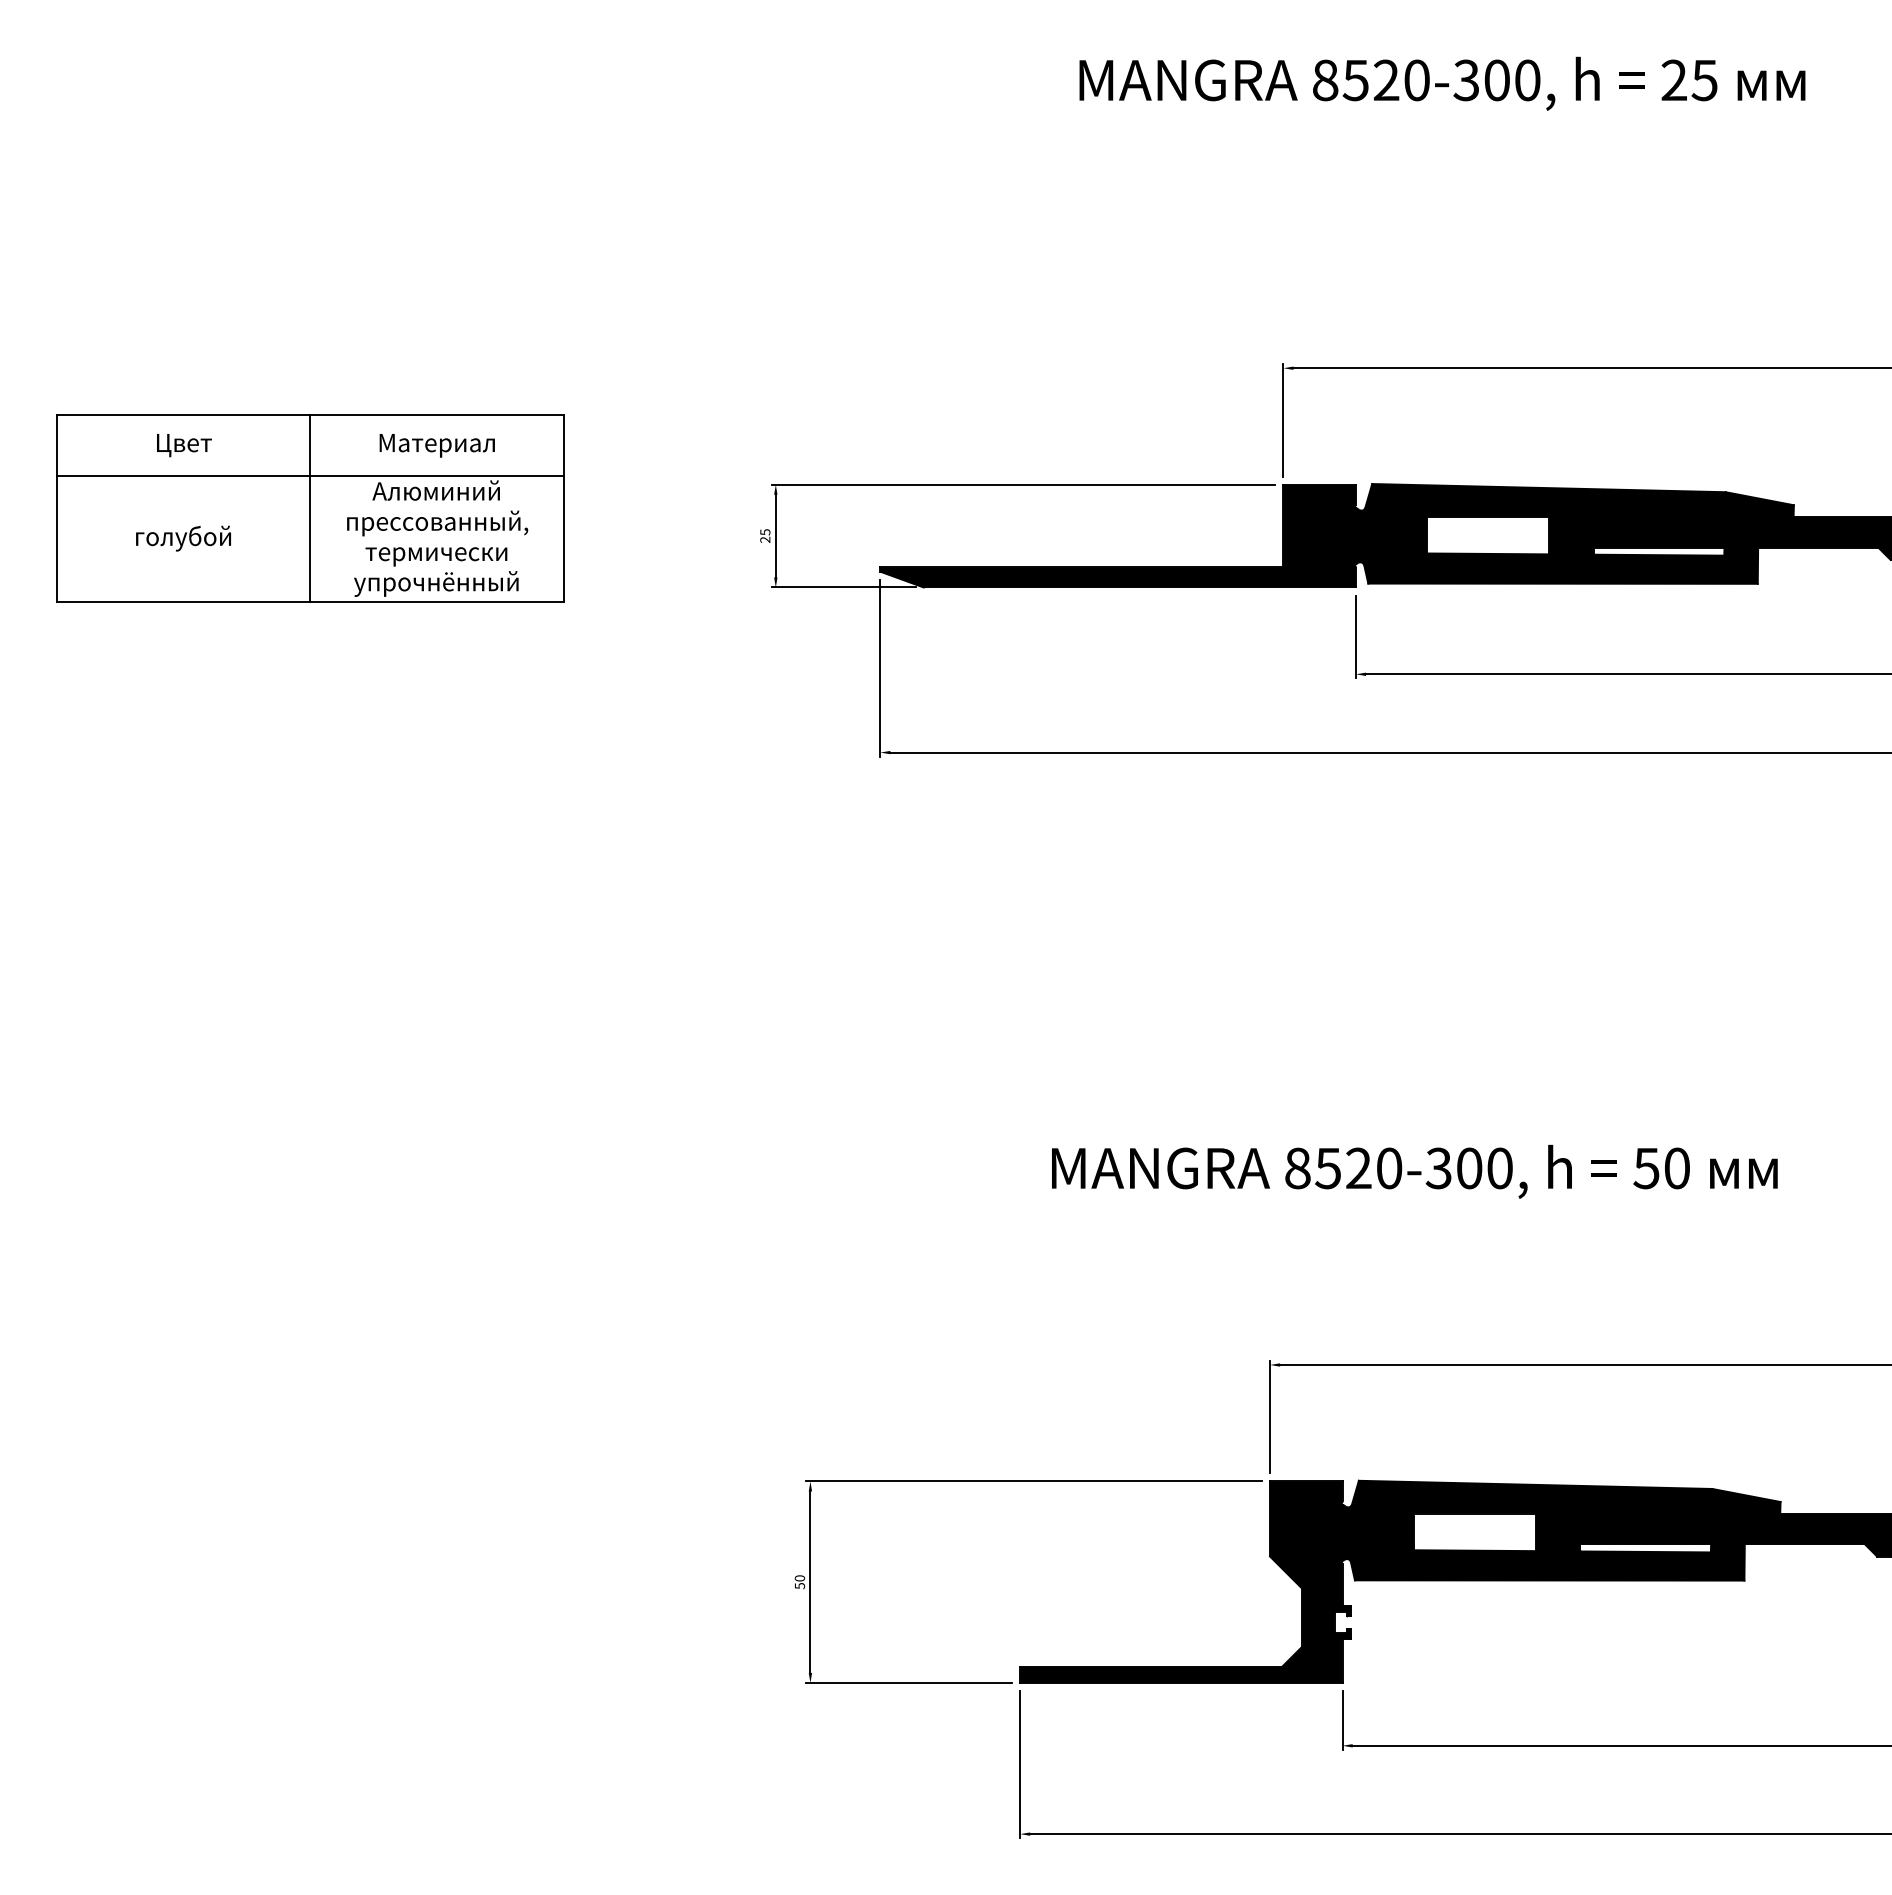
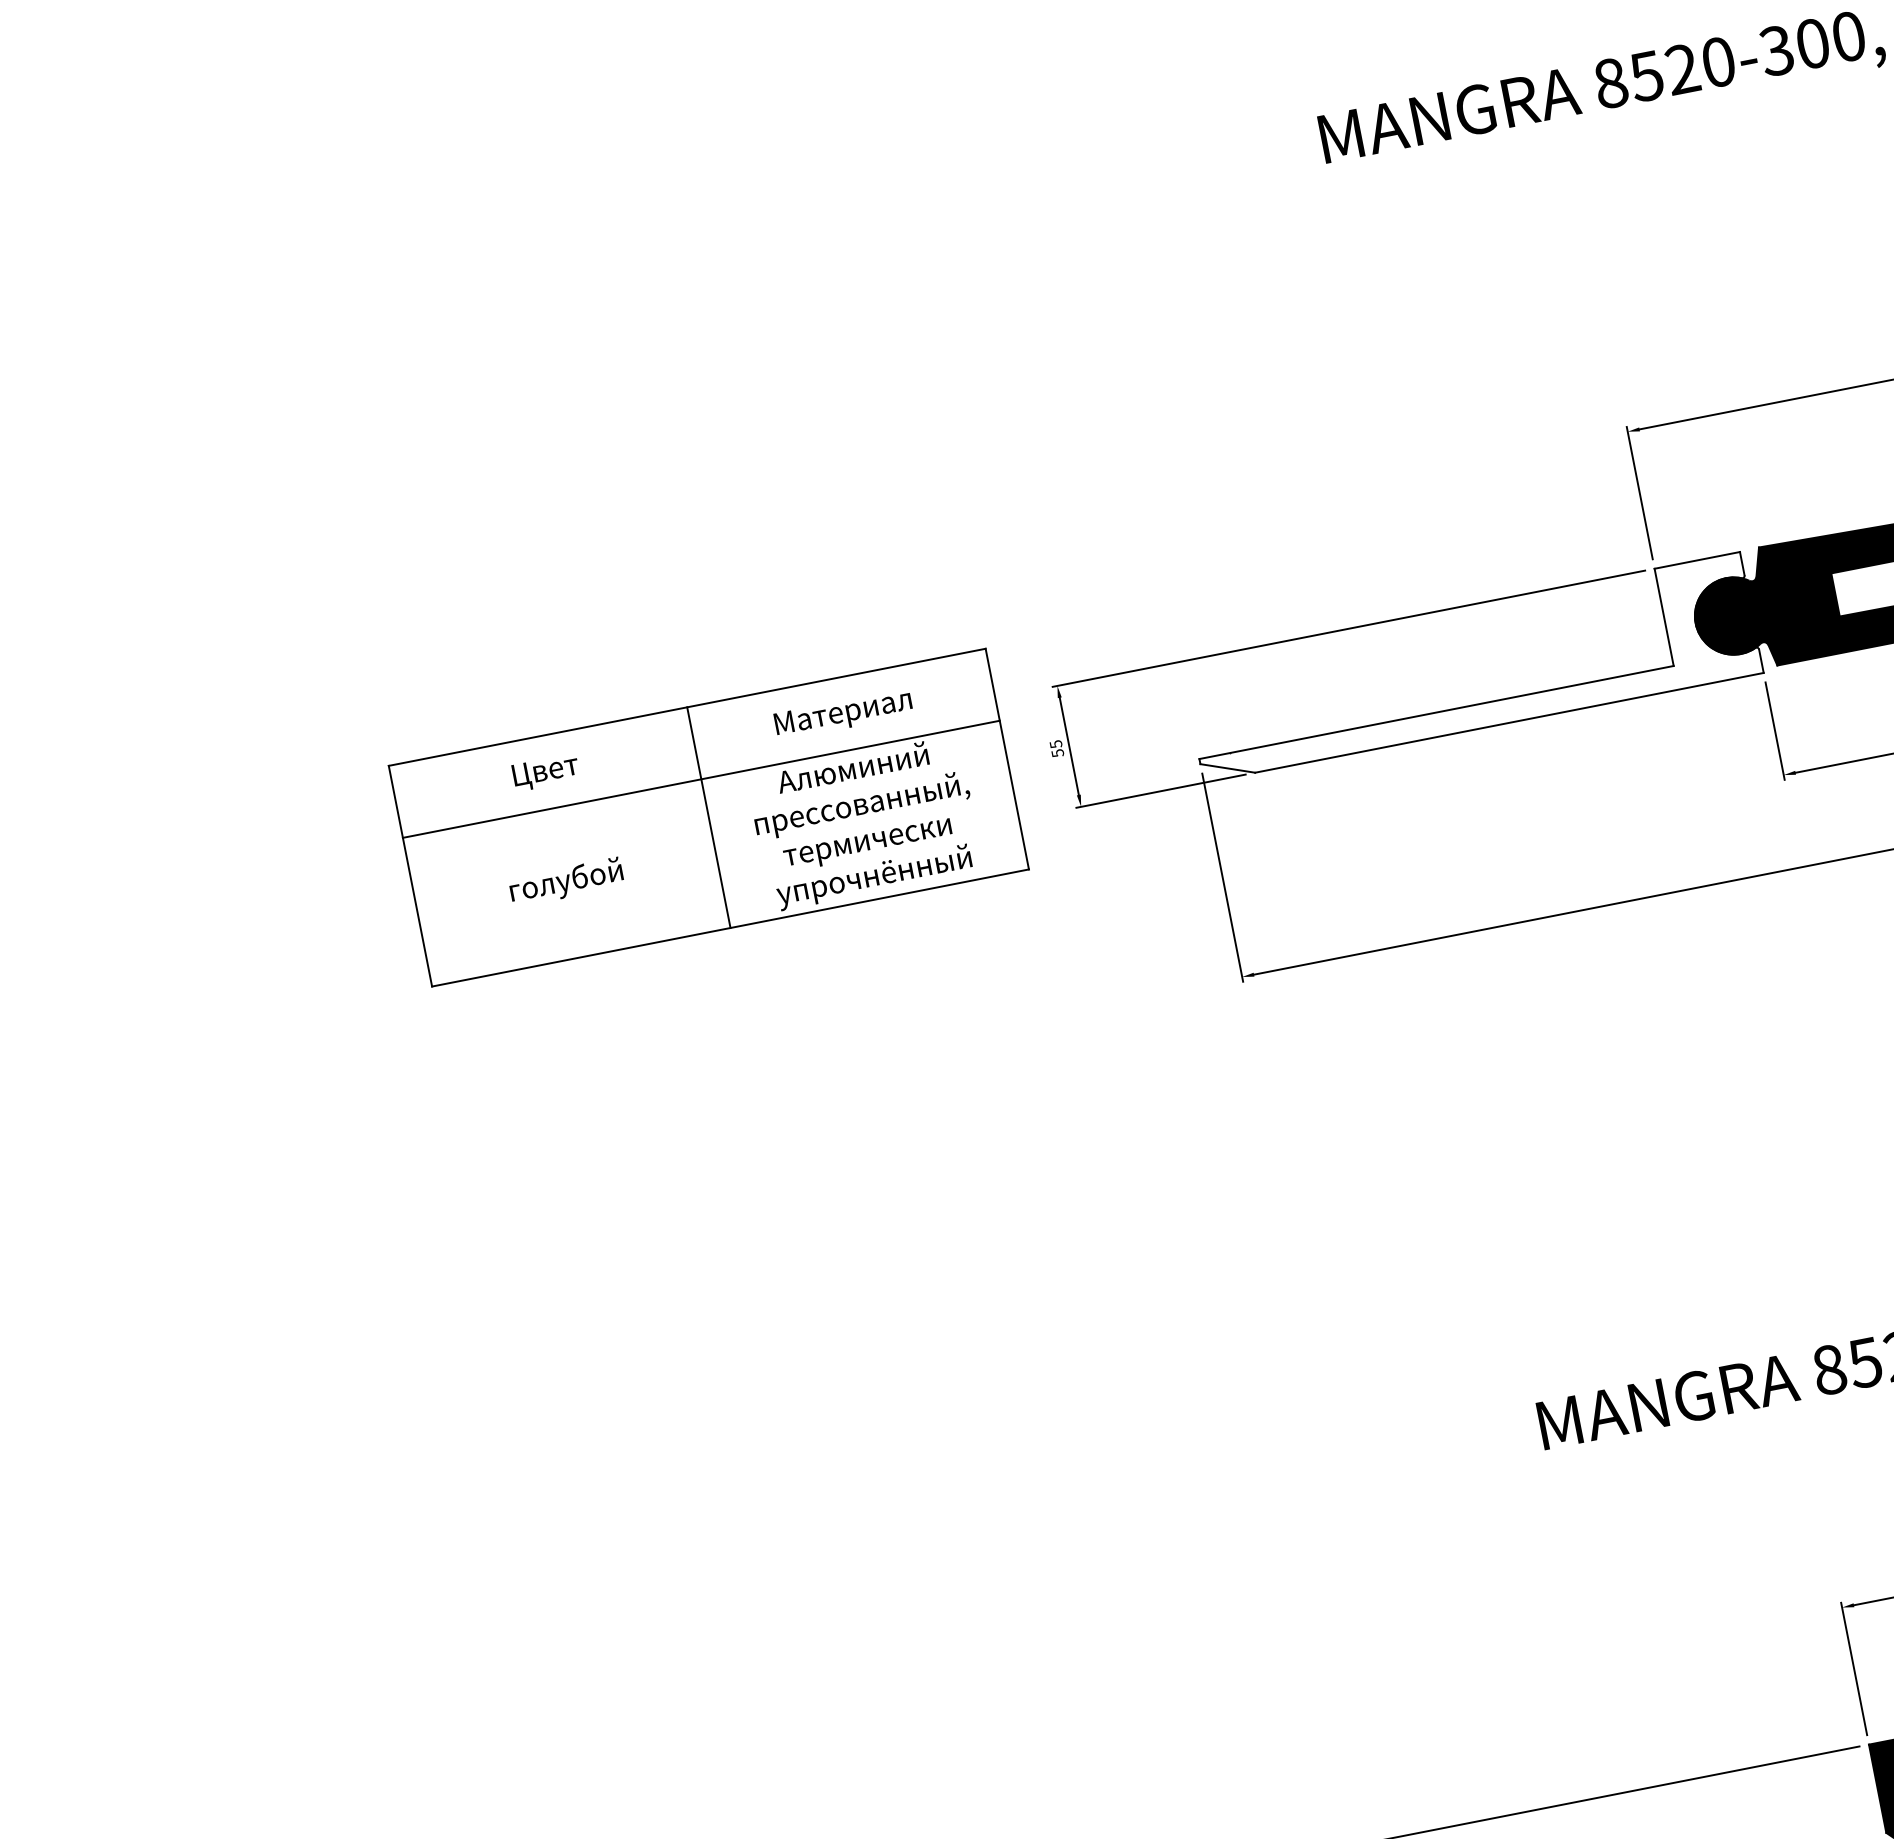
part: (310, 508) -> (708, 817), moved
fill: (1117, 535) -> (1471, 666), removed
text: (765, 539) -> (1057, 752), 25 -> 55

